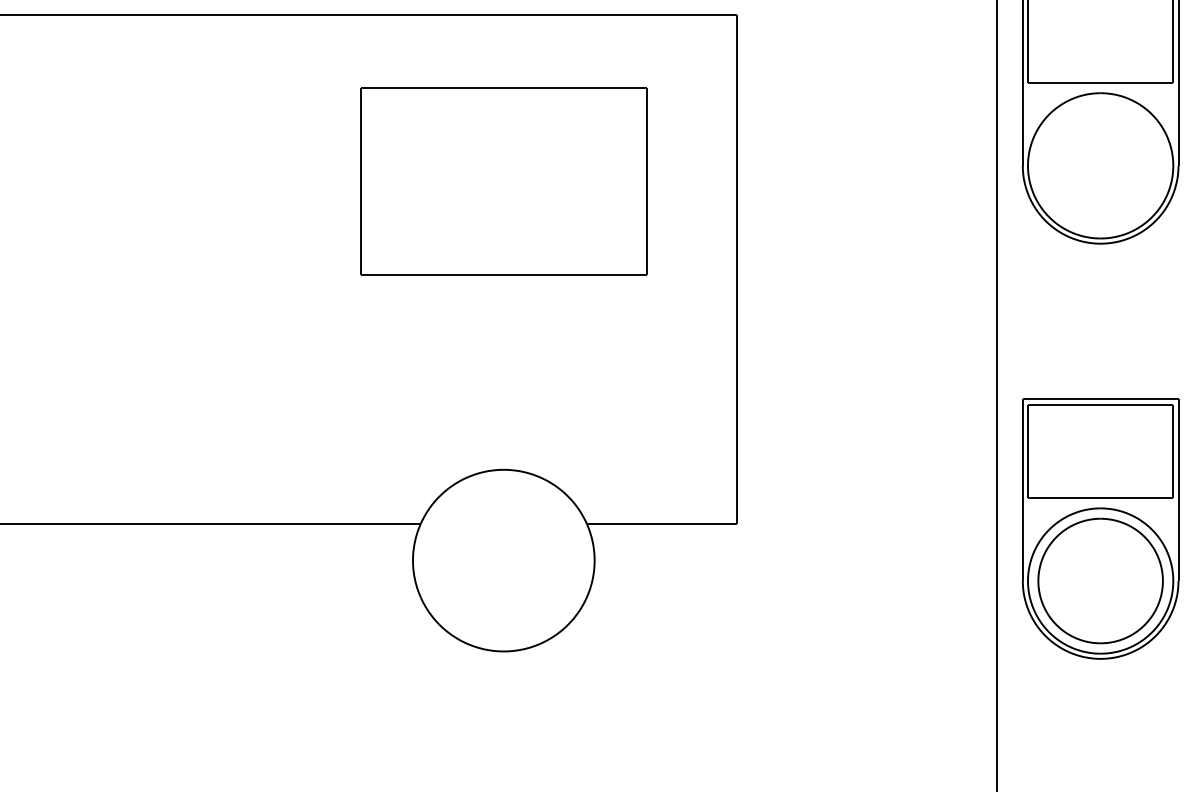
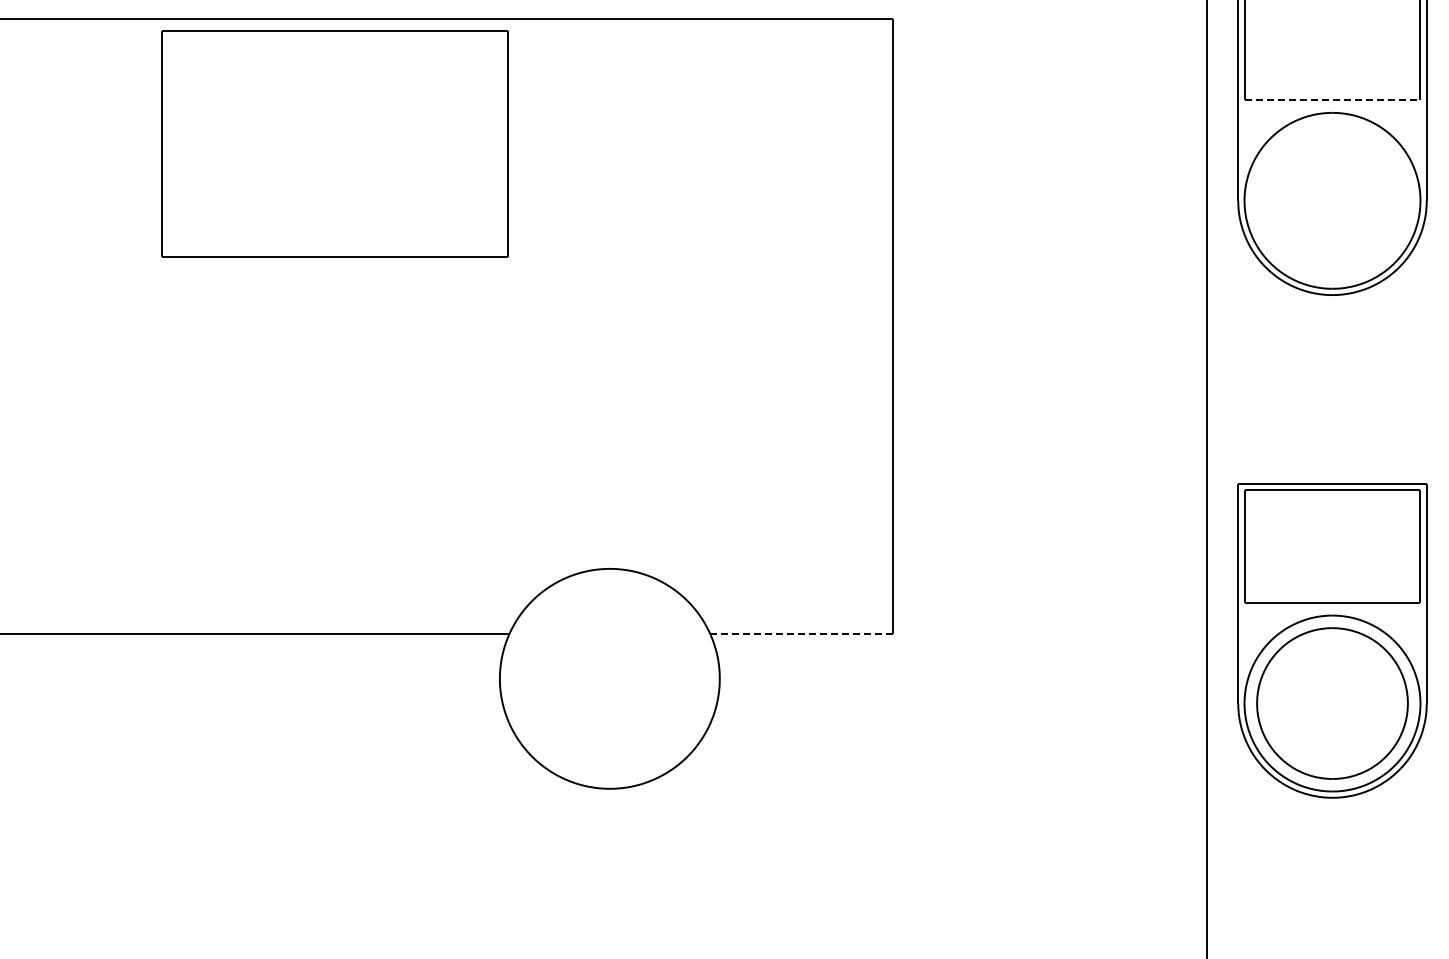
line: (1100, 82) -> (1332, 100), solid -> dashed
part: (503, 181) -> (334, 143), moved
line: (662, 524) -> (802, 634), solid -> dashed

